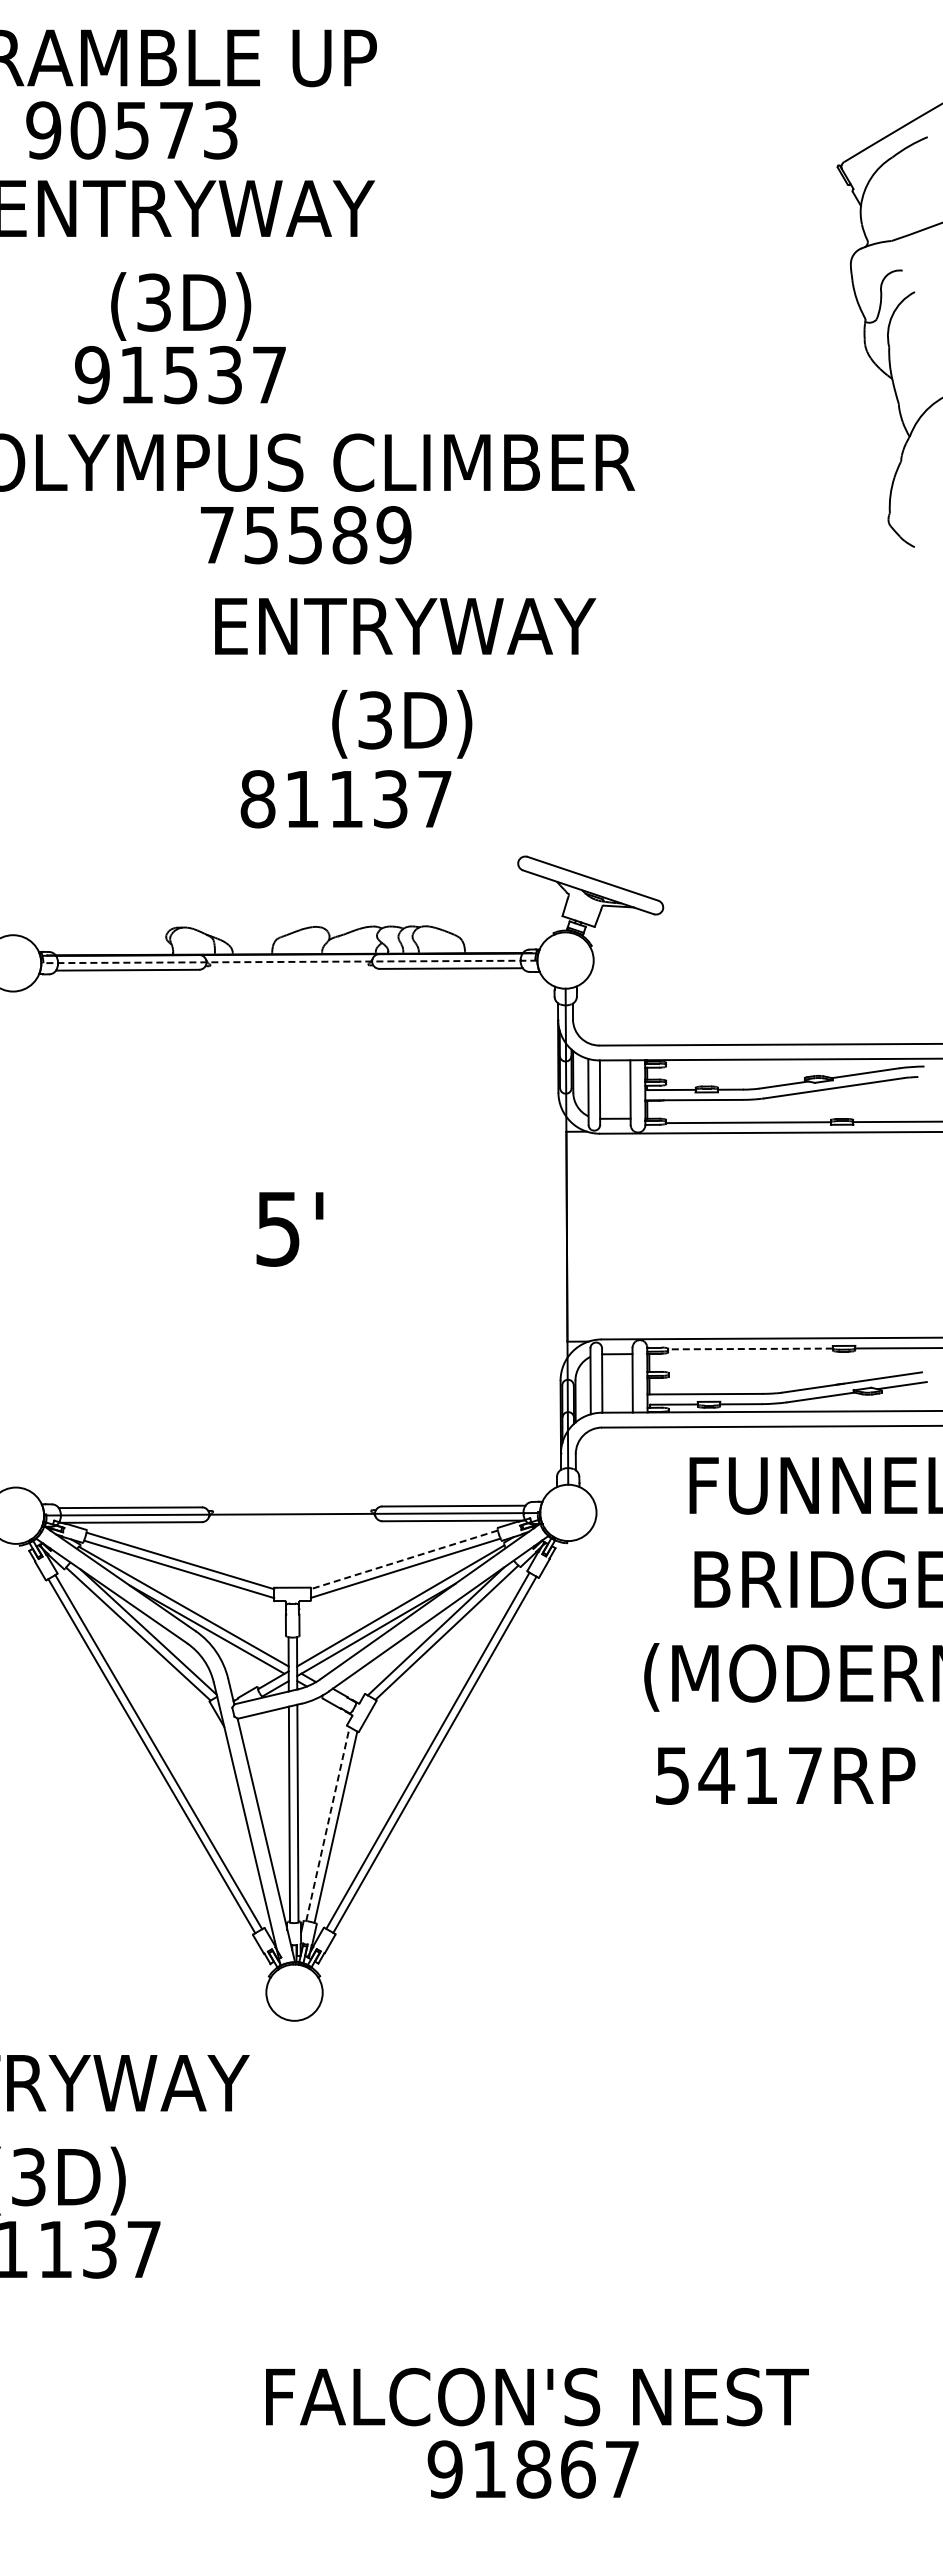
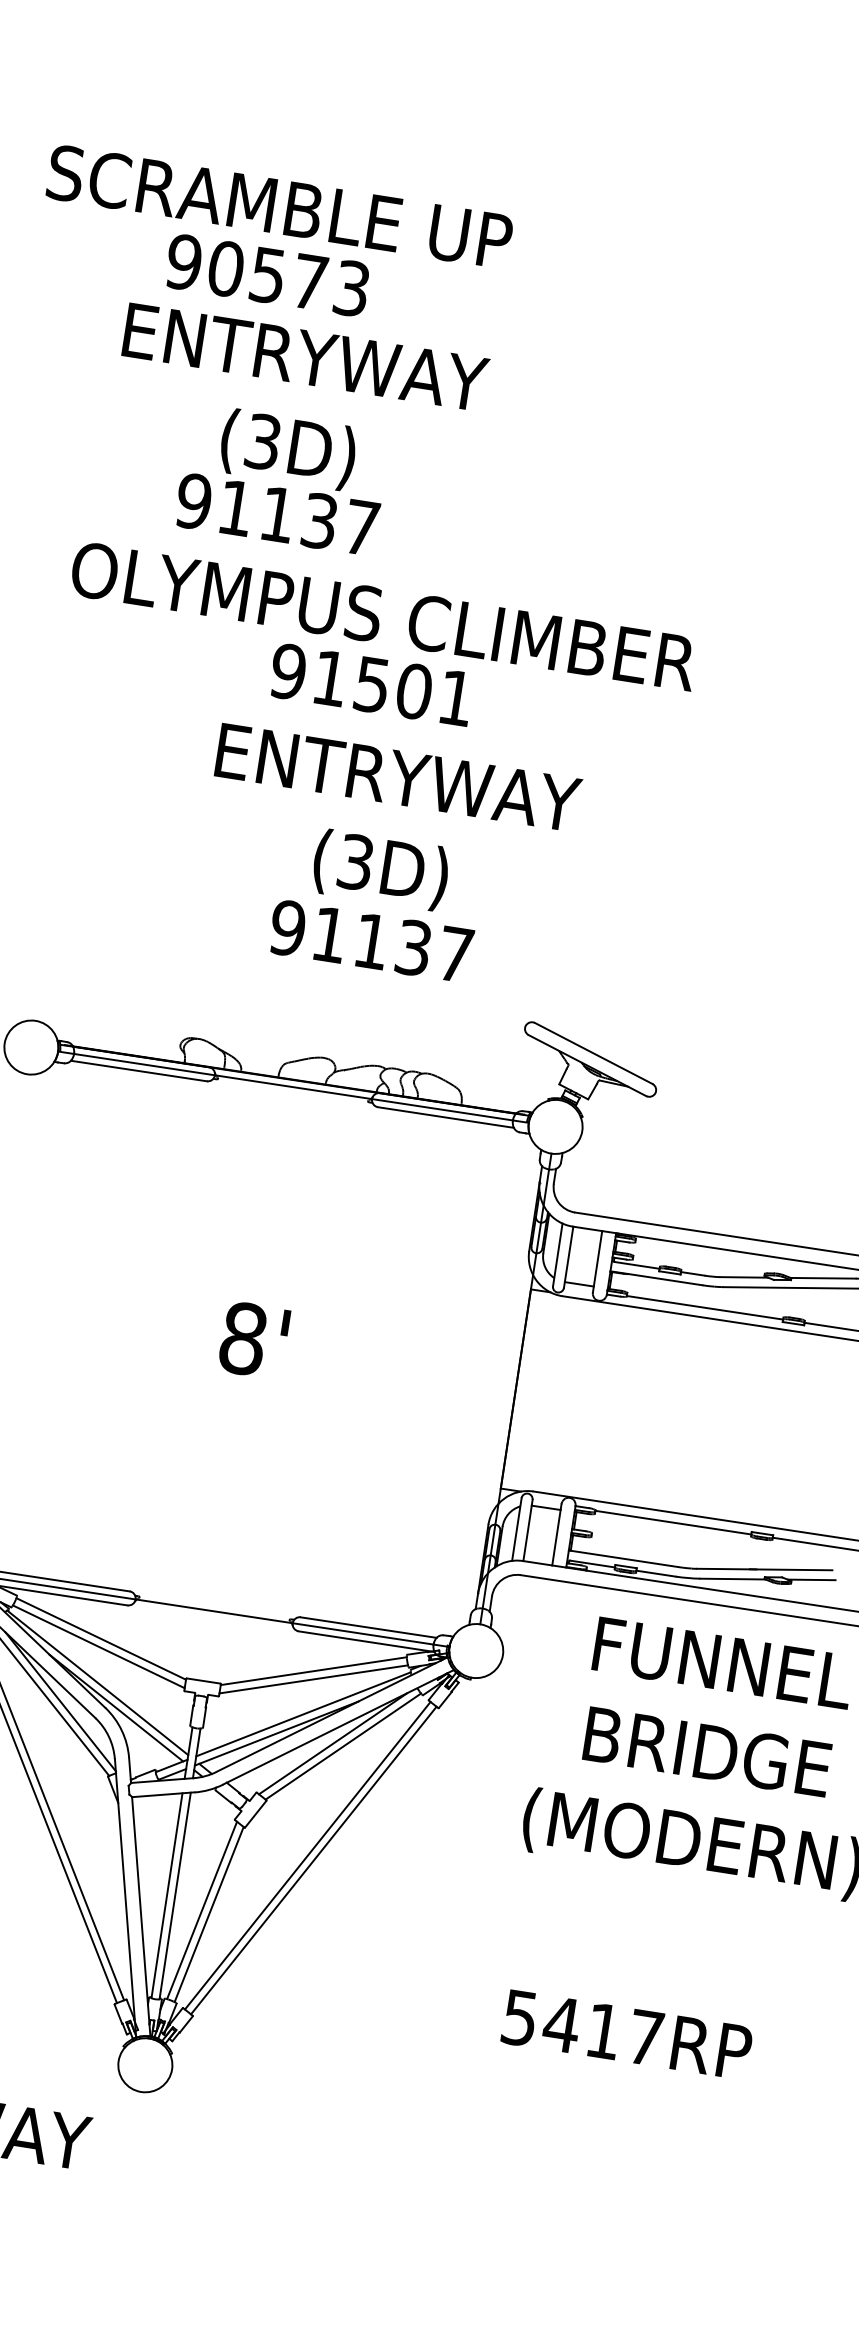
text: (180, 375) -> (277, 515), 91537 -> 91137
text: (305, 535) -> (372, 685), 75589 -> 91501
text: (405, 678) -> (390, 827), moved
text: (257, 799) -> (287, 928), 81137 -> 91137
line: (289, 961) -> (293, 1086), dashed -> solid
text: (277, 1228) -> (242, 1338), 5' -> 8'
line: (750, 1348) -> (673, 1522), dashed -> solid
line: (404, 1559) -> (313, 1670), dashed -> solid
text: (785, 1775) -> (627, 2034), moved
line: (328, 1823) -> (202, 1909), dashed -> solid

